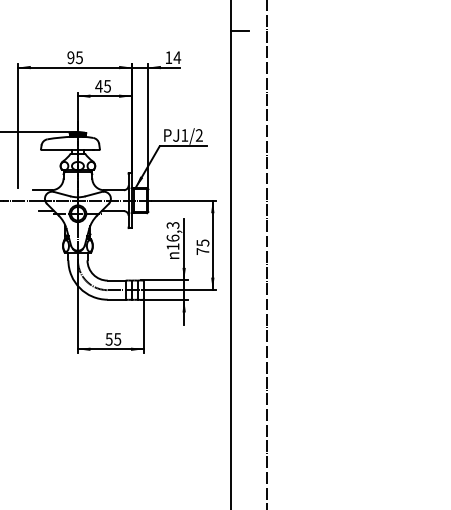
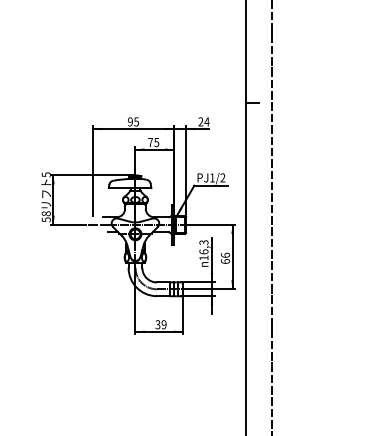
text: (168, 57) -> (200, 121), 14 -> 24
text: (98, 86) -> (150, 142), 45 -> 75
text: (202, 246) -> (225, 257), 75 -> 66
text: (112, 339) -> (160, 324), 55 -> 39

